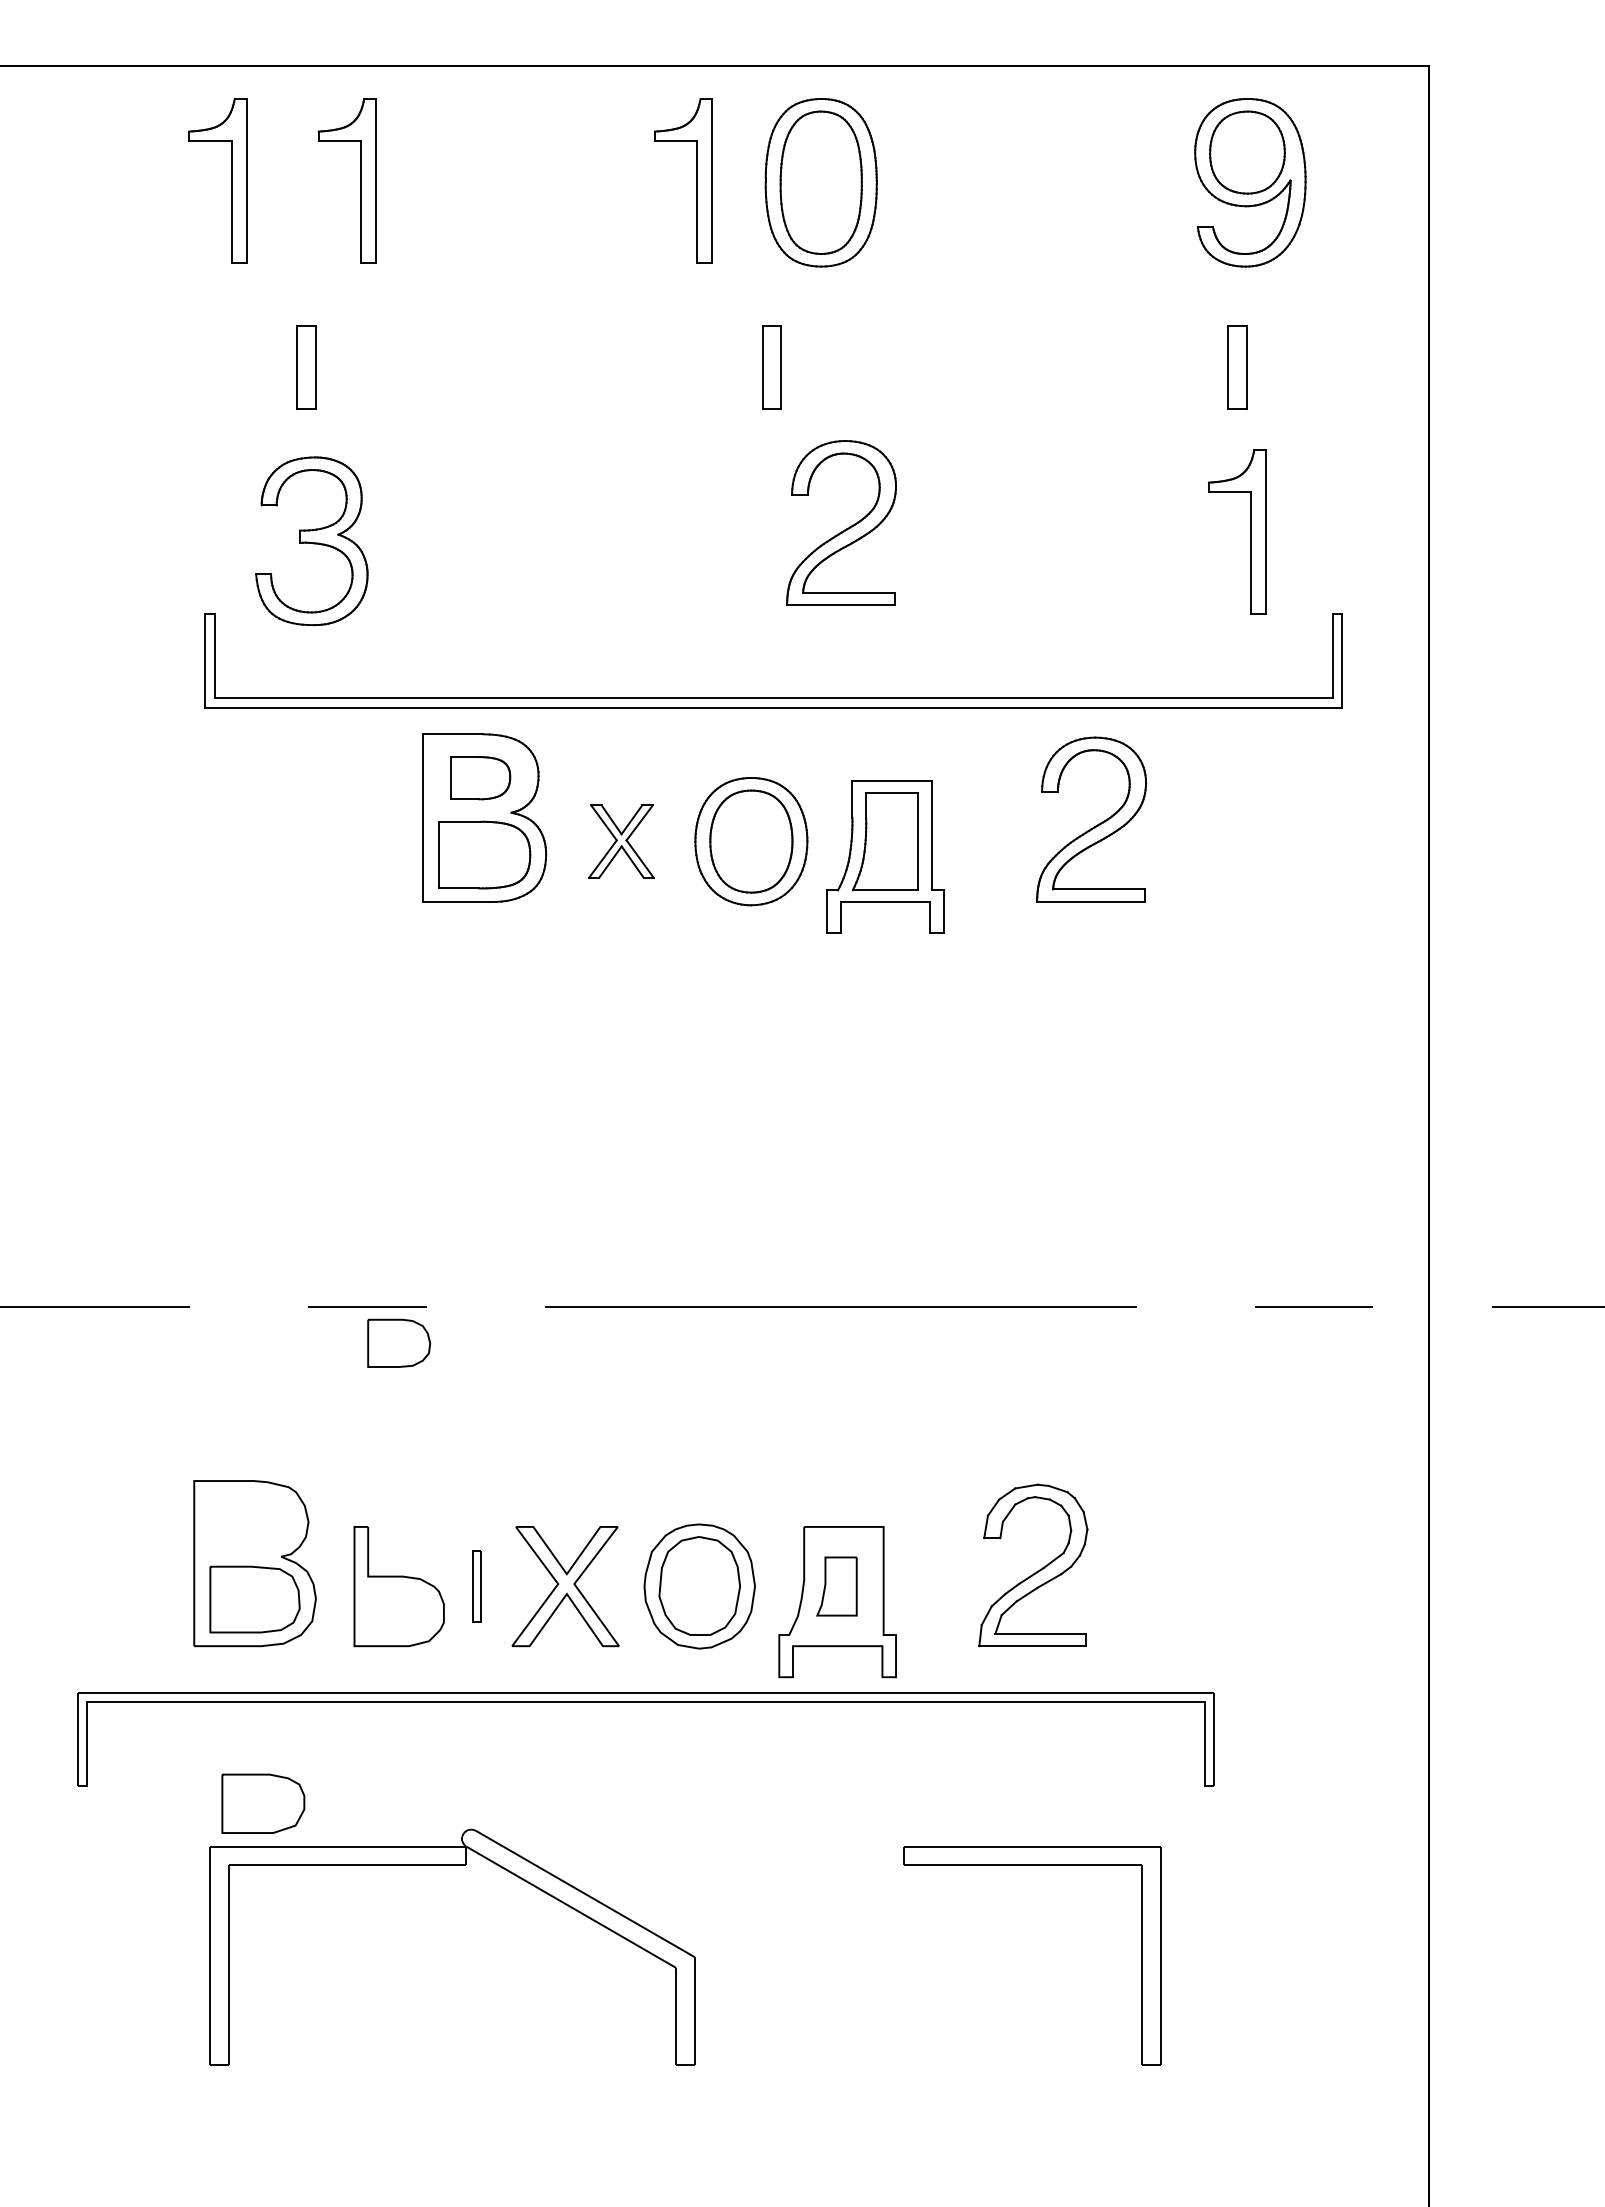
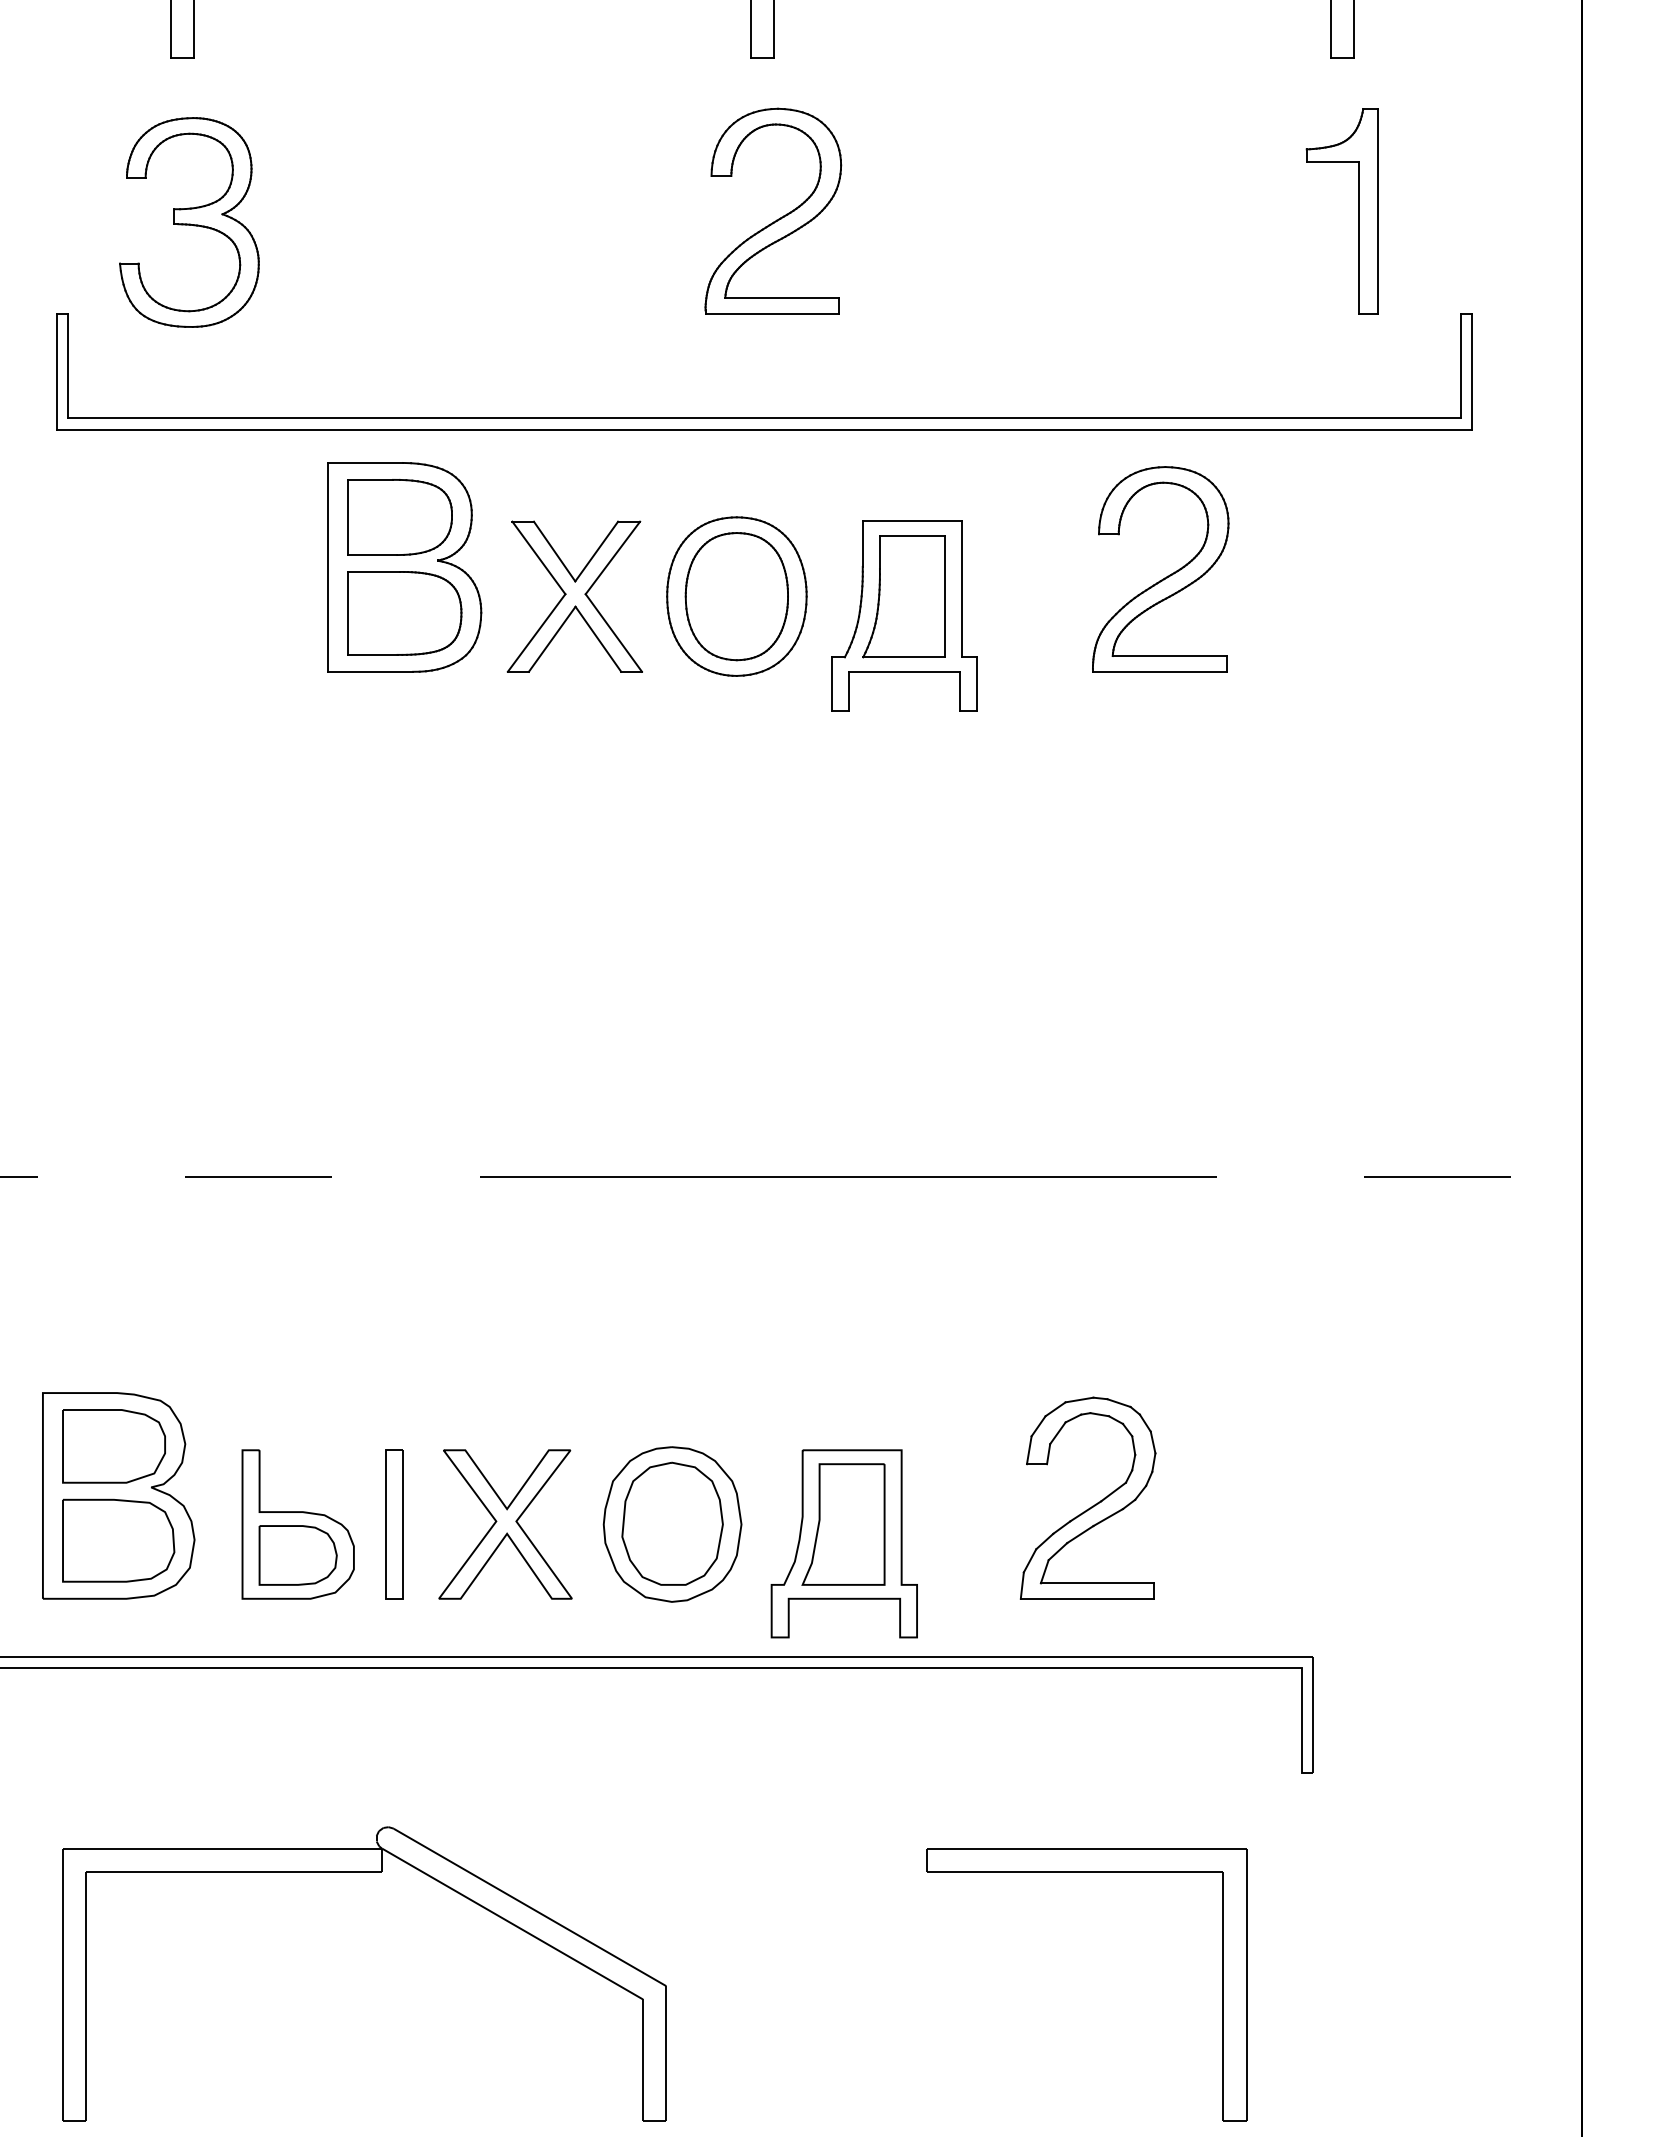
part: (844, 529) -> (776, 219), moved
part: (480, 778) -> (399, 518), size x1.43
part: (621, 841) -> (575, 596), size x1.67
part: (399, 1342) -> (298, 1554), moved
part: (476, 1586) -> (394, 1524), size x1.67
part: (836, 1586) -> (842, 1524), size x1.67
part: (263, 1803) -> (114, 1445), moved

